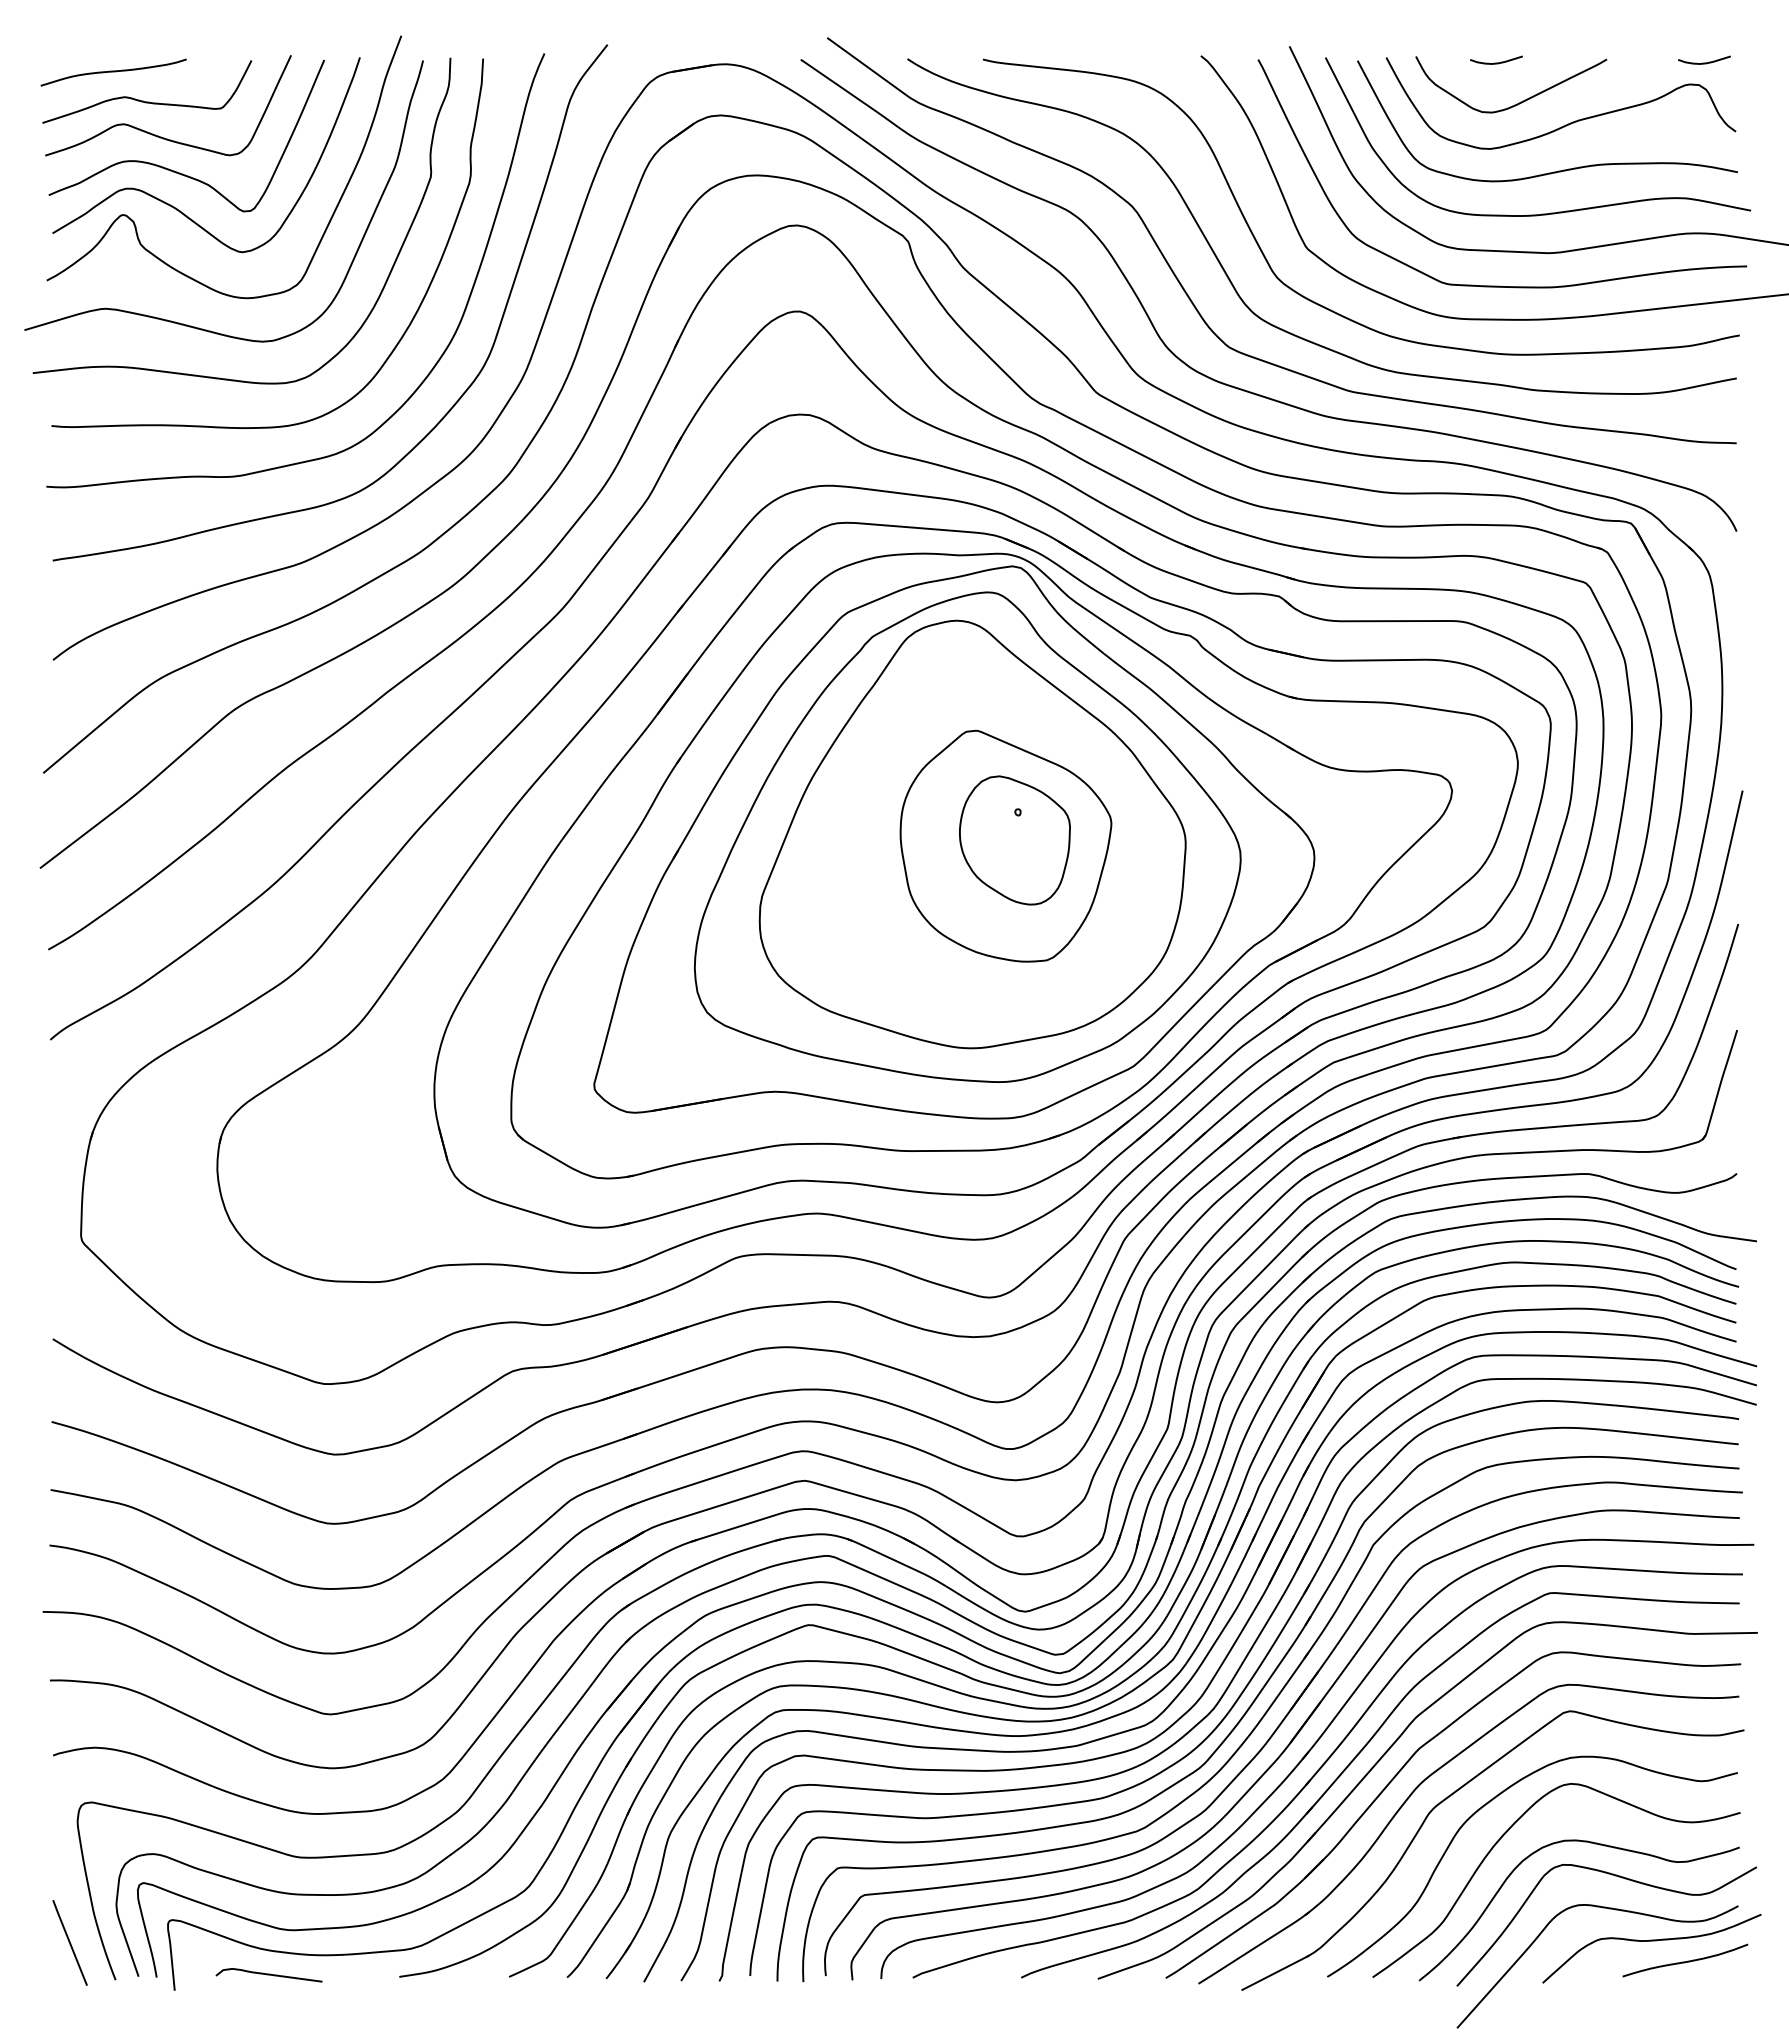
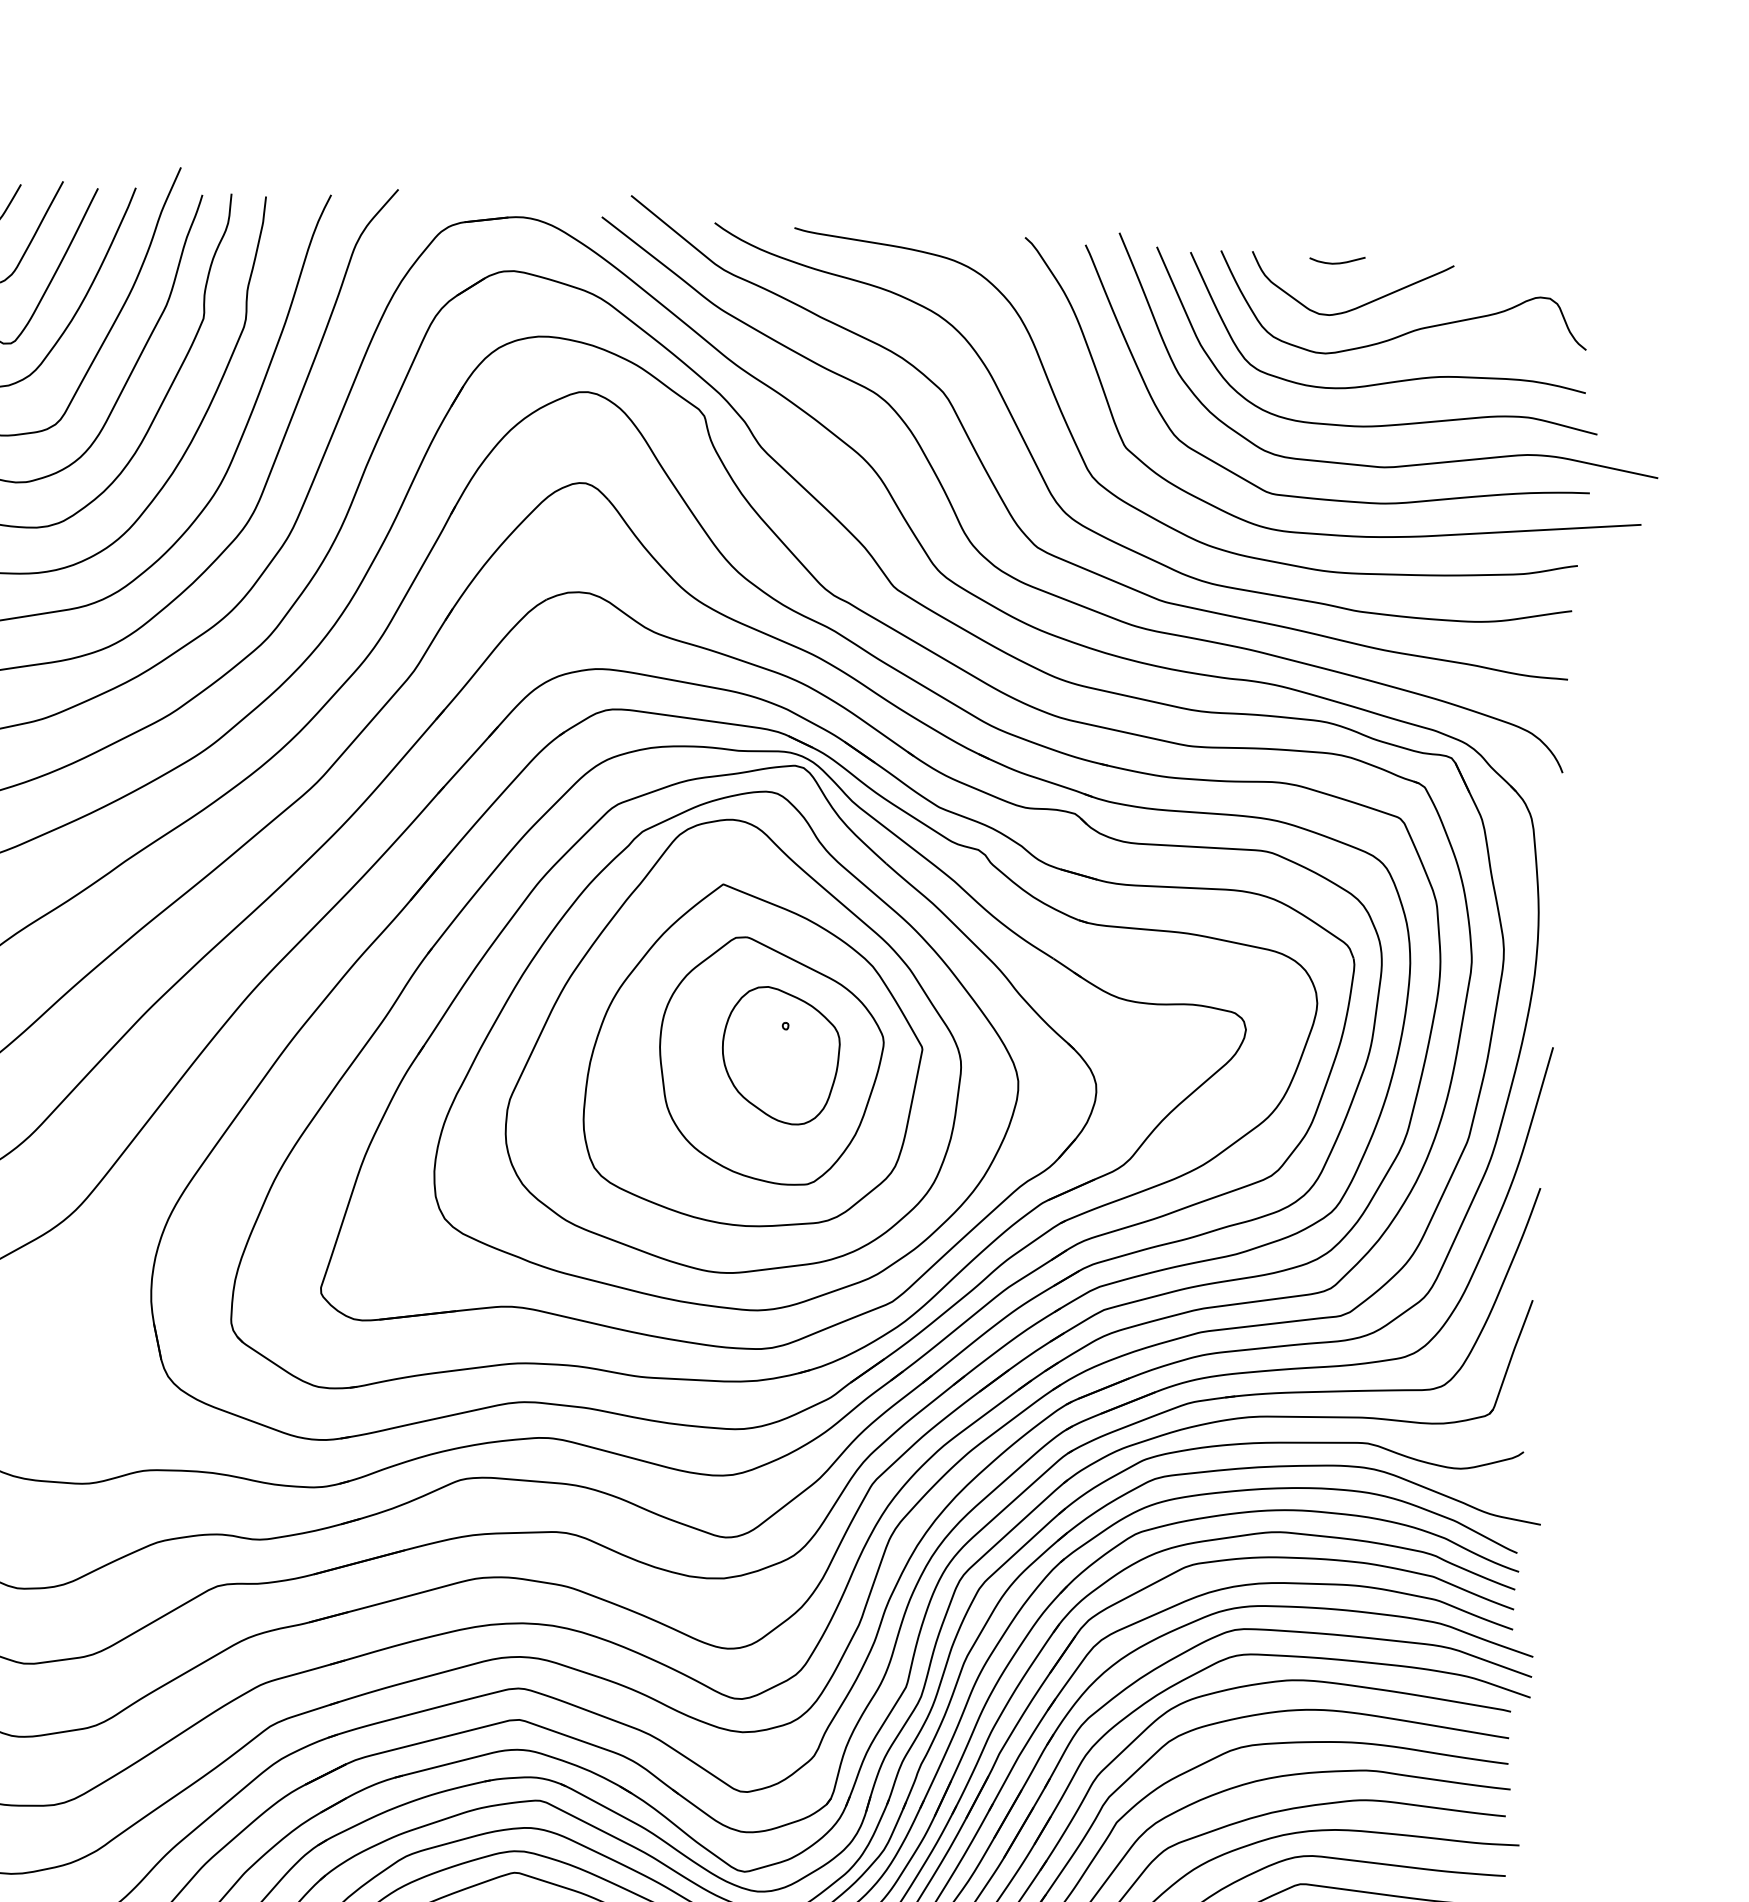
curve: (1704, 62) -> (1557, 275), removed
part: (990, 842) -> (754, 1056), added

